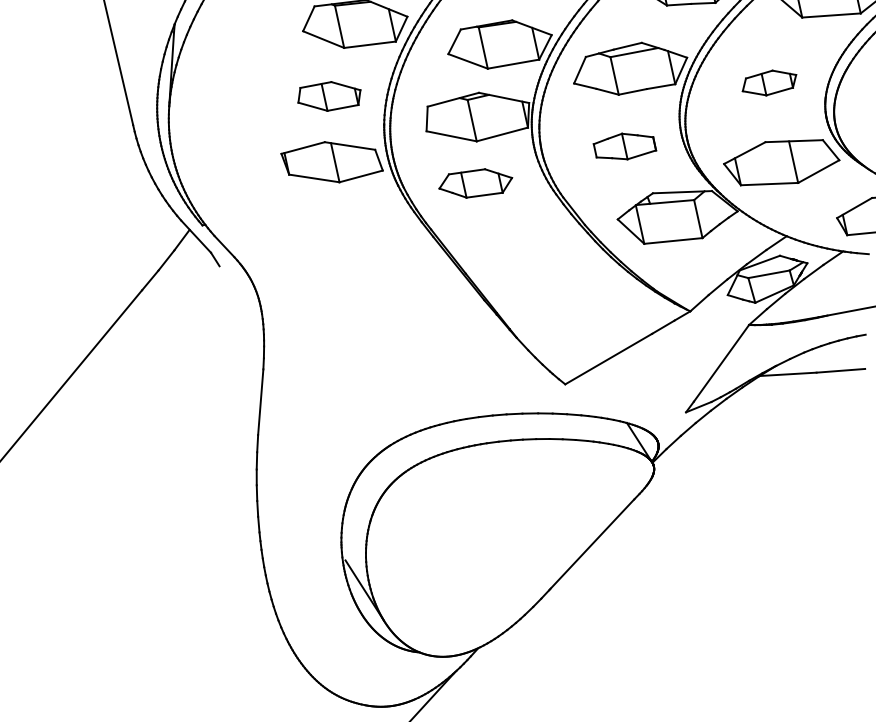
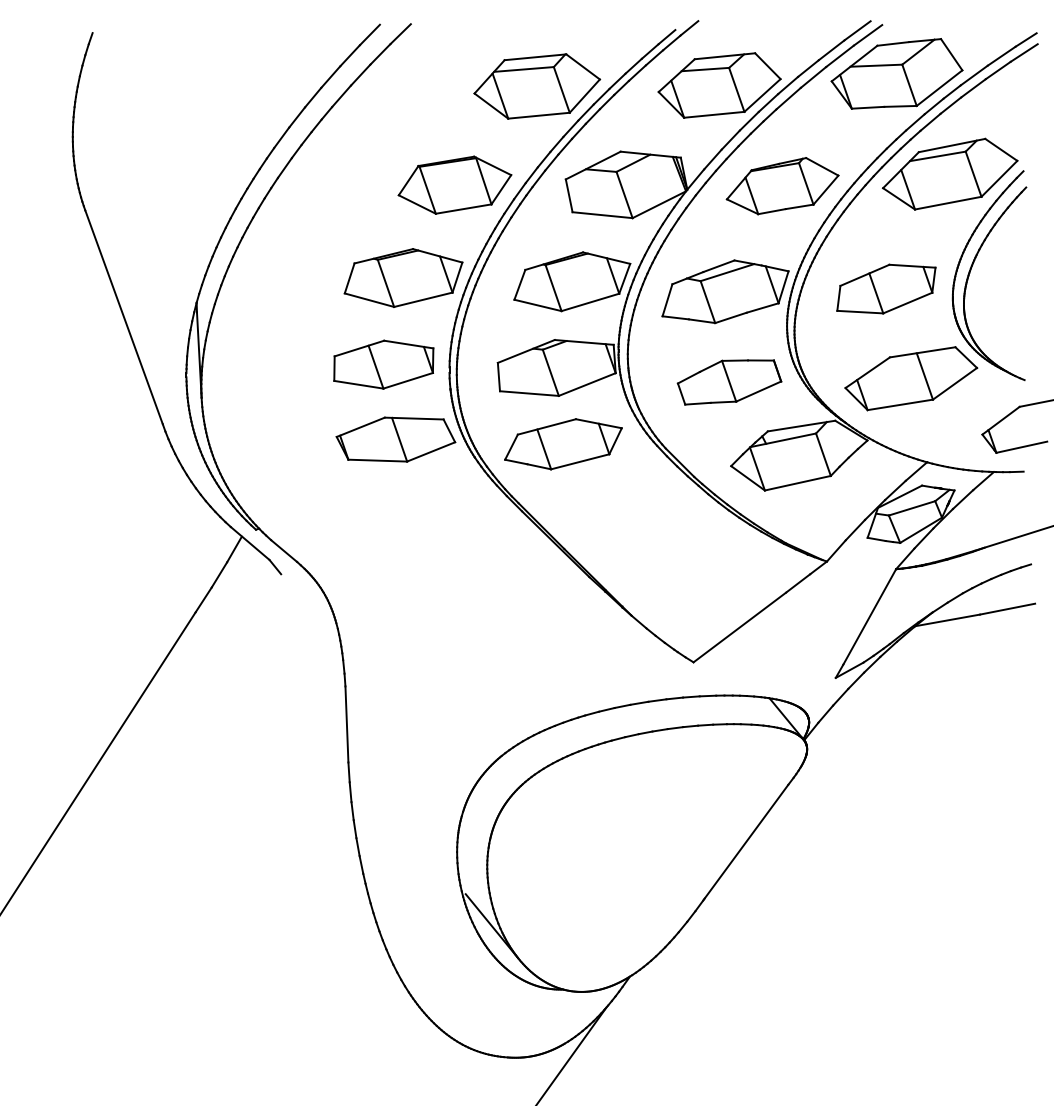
part: (769, 82) -> (886, 288), size x1.67
part: (329, 96) -> (383, 364), size x1.43
part: (624, 147) -> (729, 382), size x1.43
part: (475, 183) -> (563, 444), size x1.43

